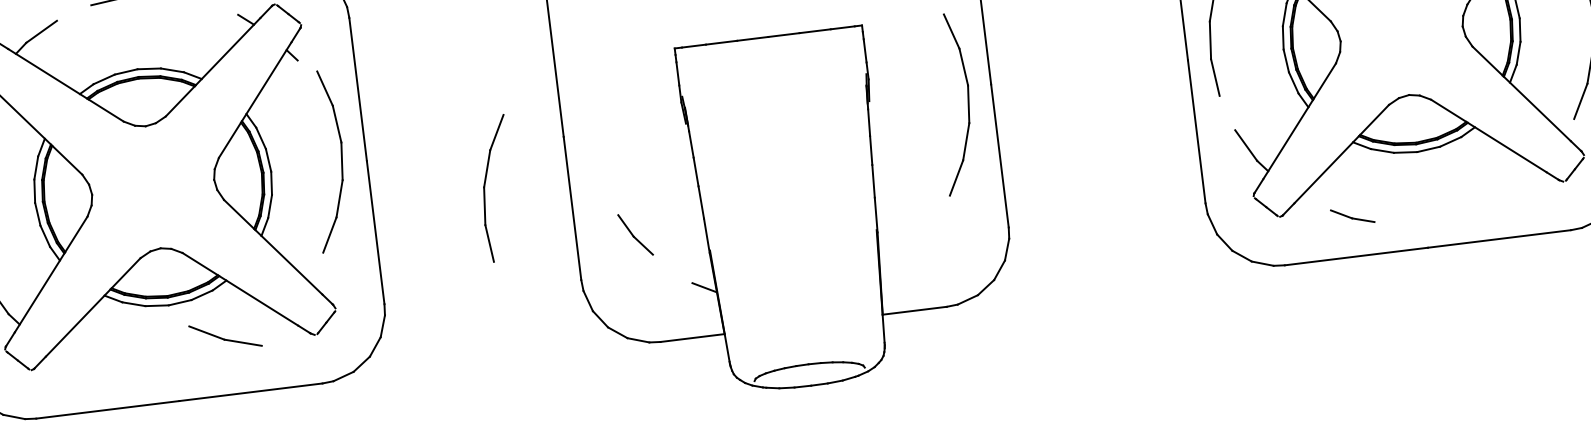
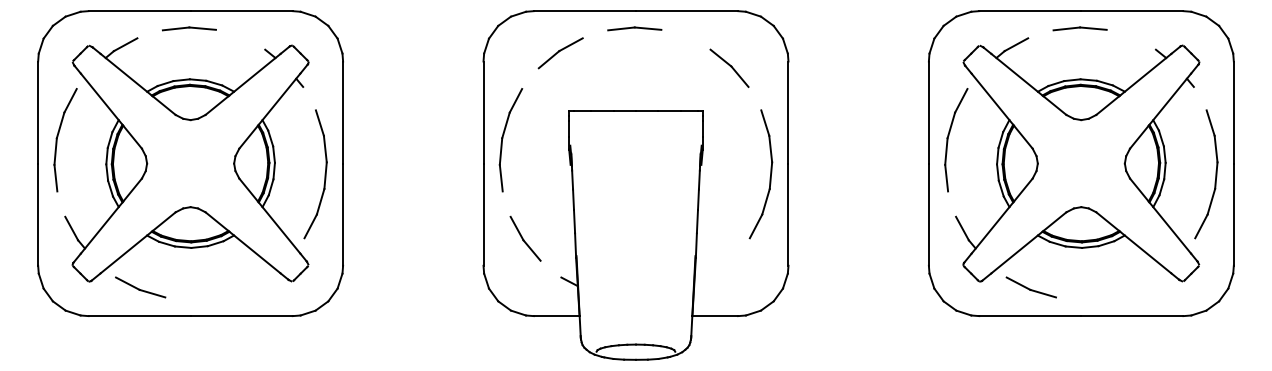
part: (340, 159) -> (324, 174), moved
part: (485, 187) -> (503, 138), moved
part: (1351, 216) -> (1030, 287), size x1.67
part: (635, 234) -> (525, 238), size x1.43
part: (225, 336) -> (140, 287), moved

